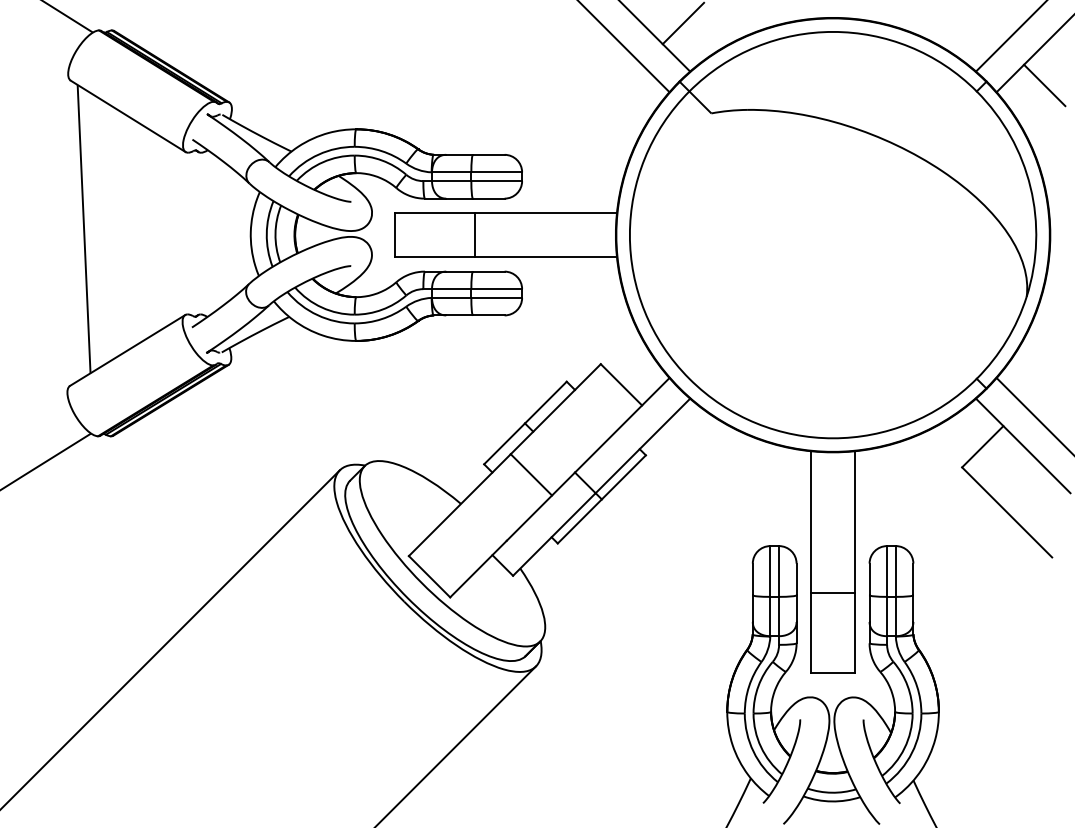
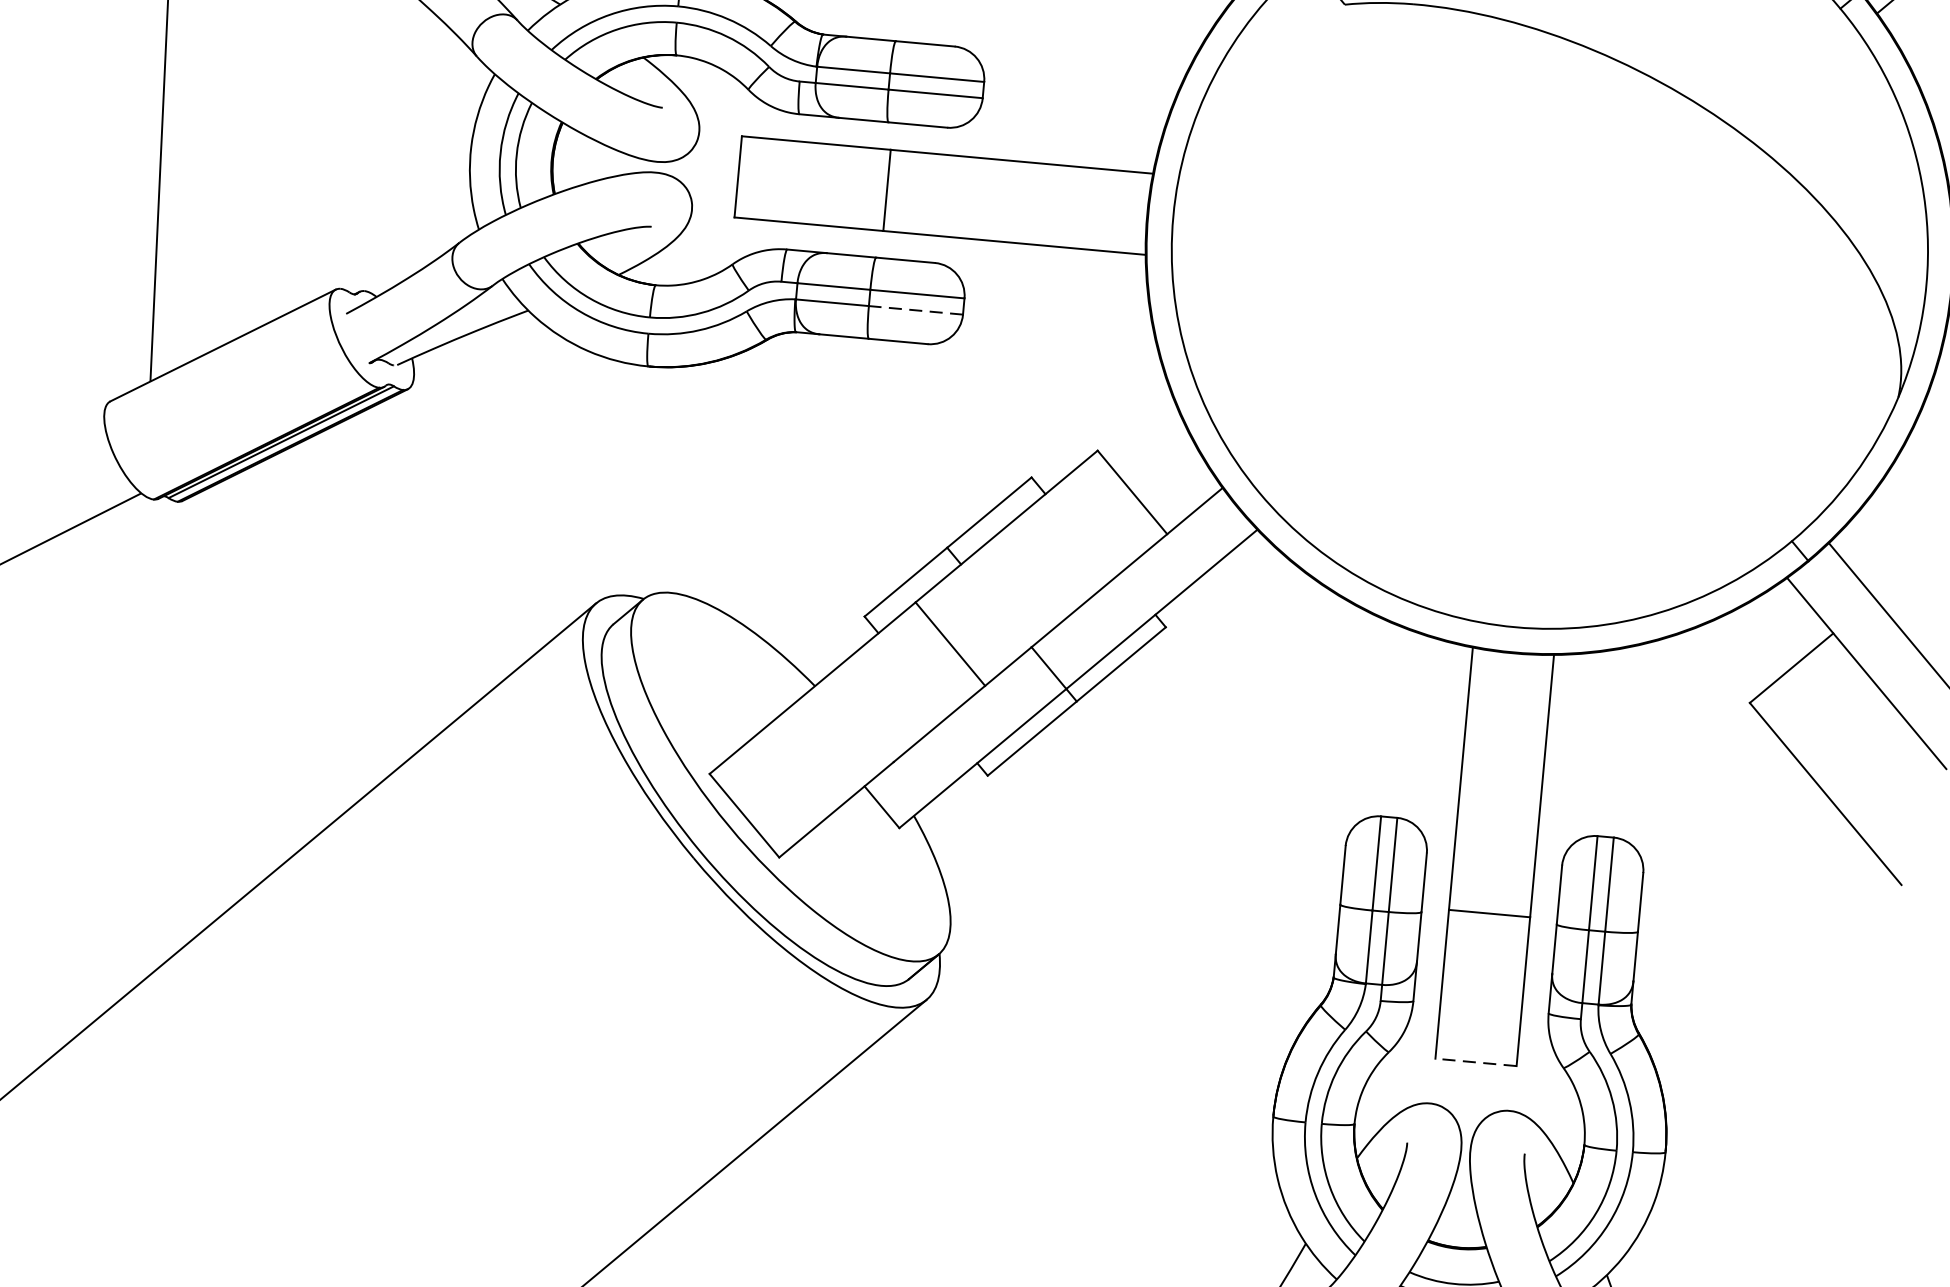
line: (496, 297) -> (915, 309), solid -> dashed
line: (833, 673) -> (1476, 1063), solid -> dashed

